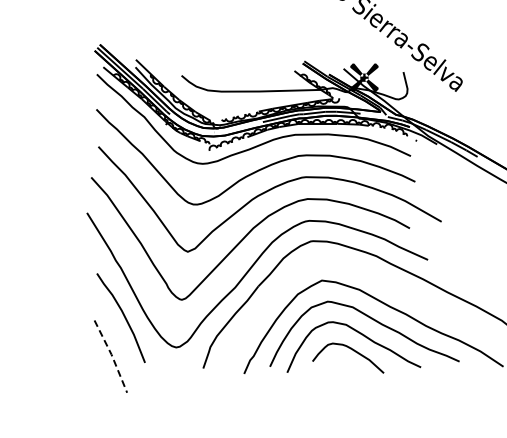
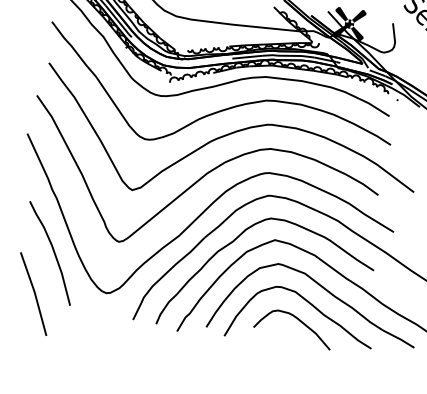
curve: (288, 283) -> (238, 238), added
line: (111, 355) -> (34, 293), dashed -> solid

